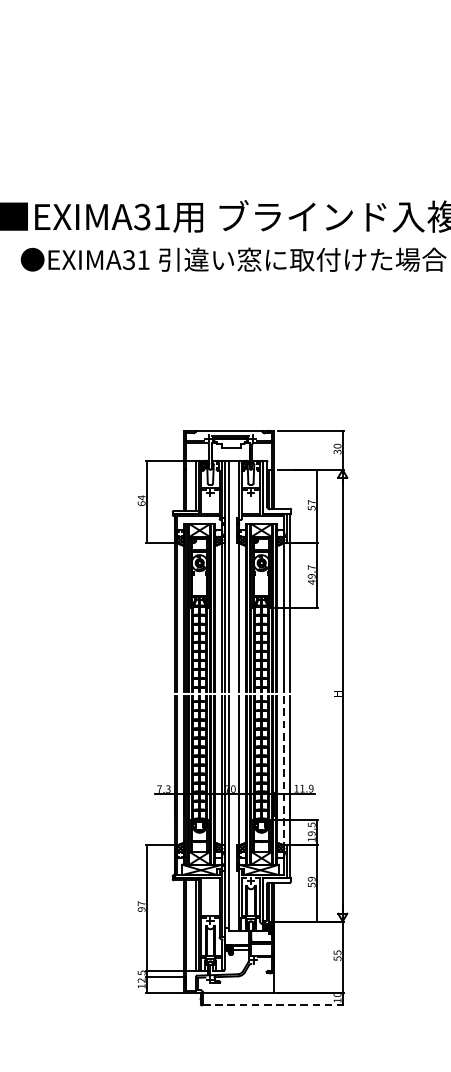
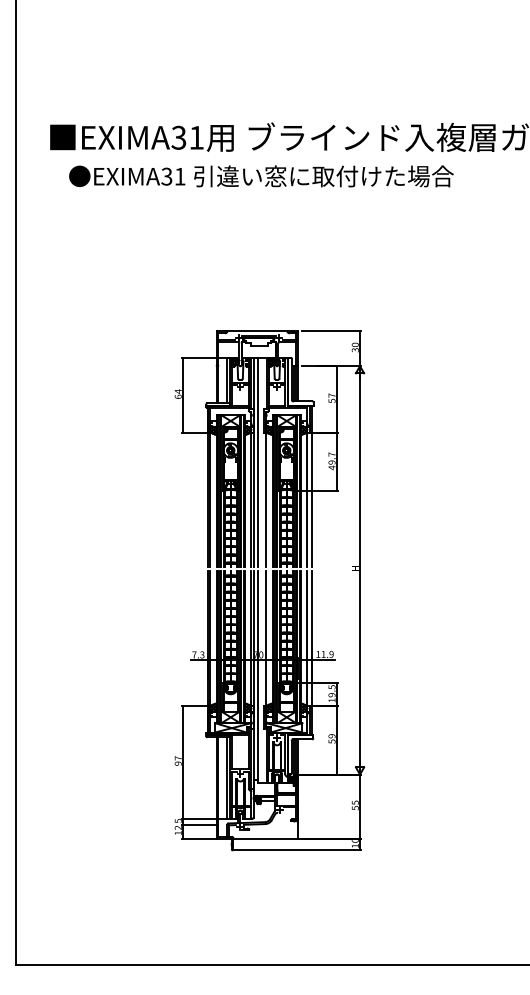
line: (284, 771) -> (307, 638), dashed -> solid
line: (273, 1005) -> (297, 850), dashed -> solid

